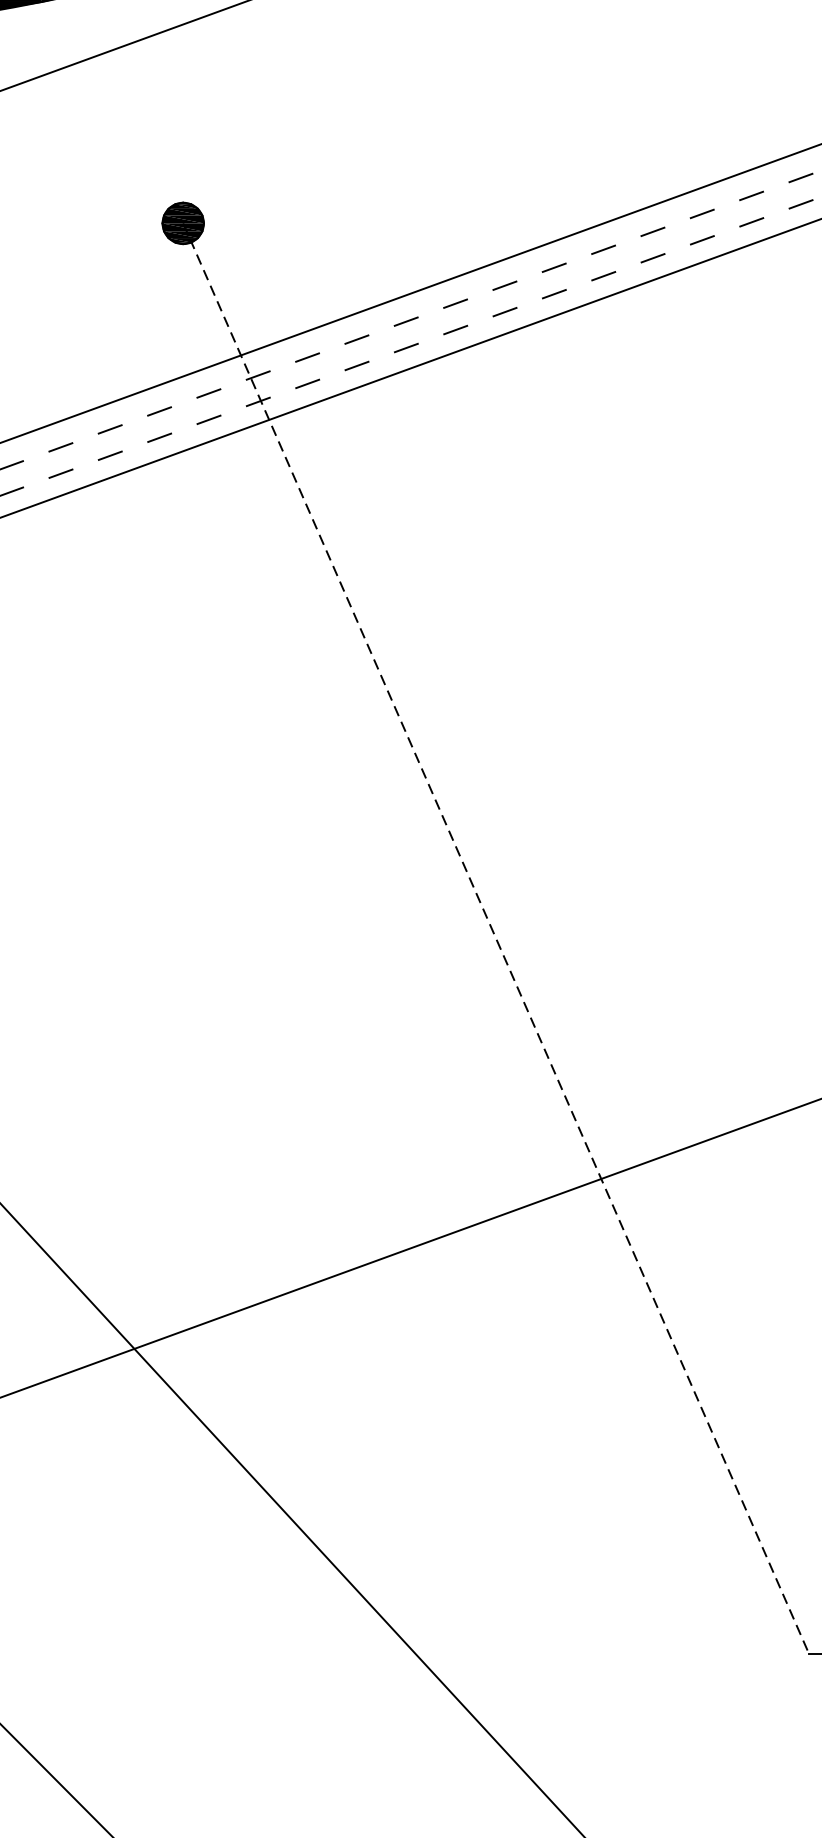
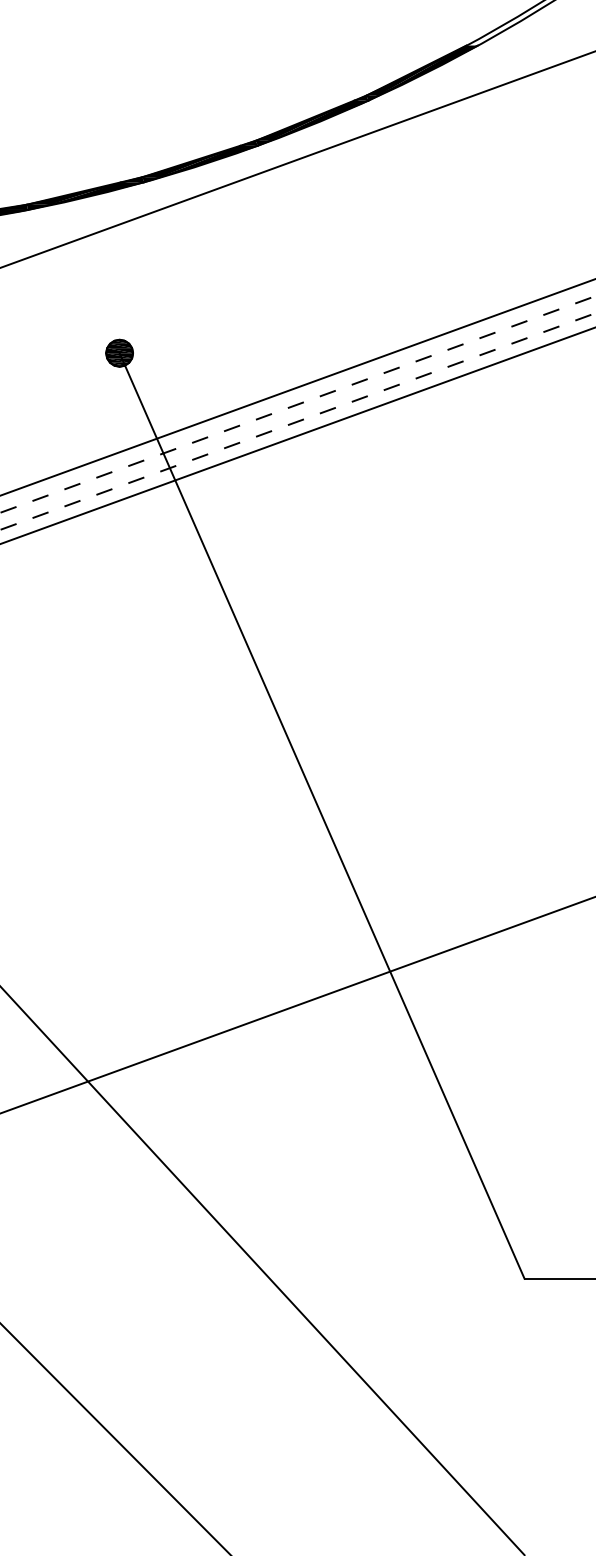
line: (496, 939) -> (322, 816), dashed -> solid

